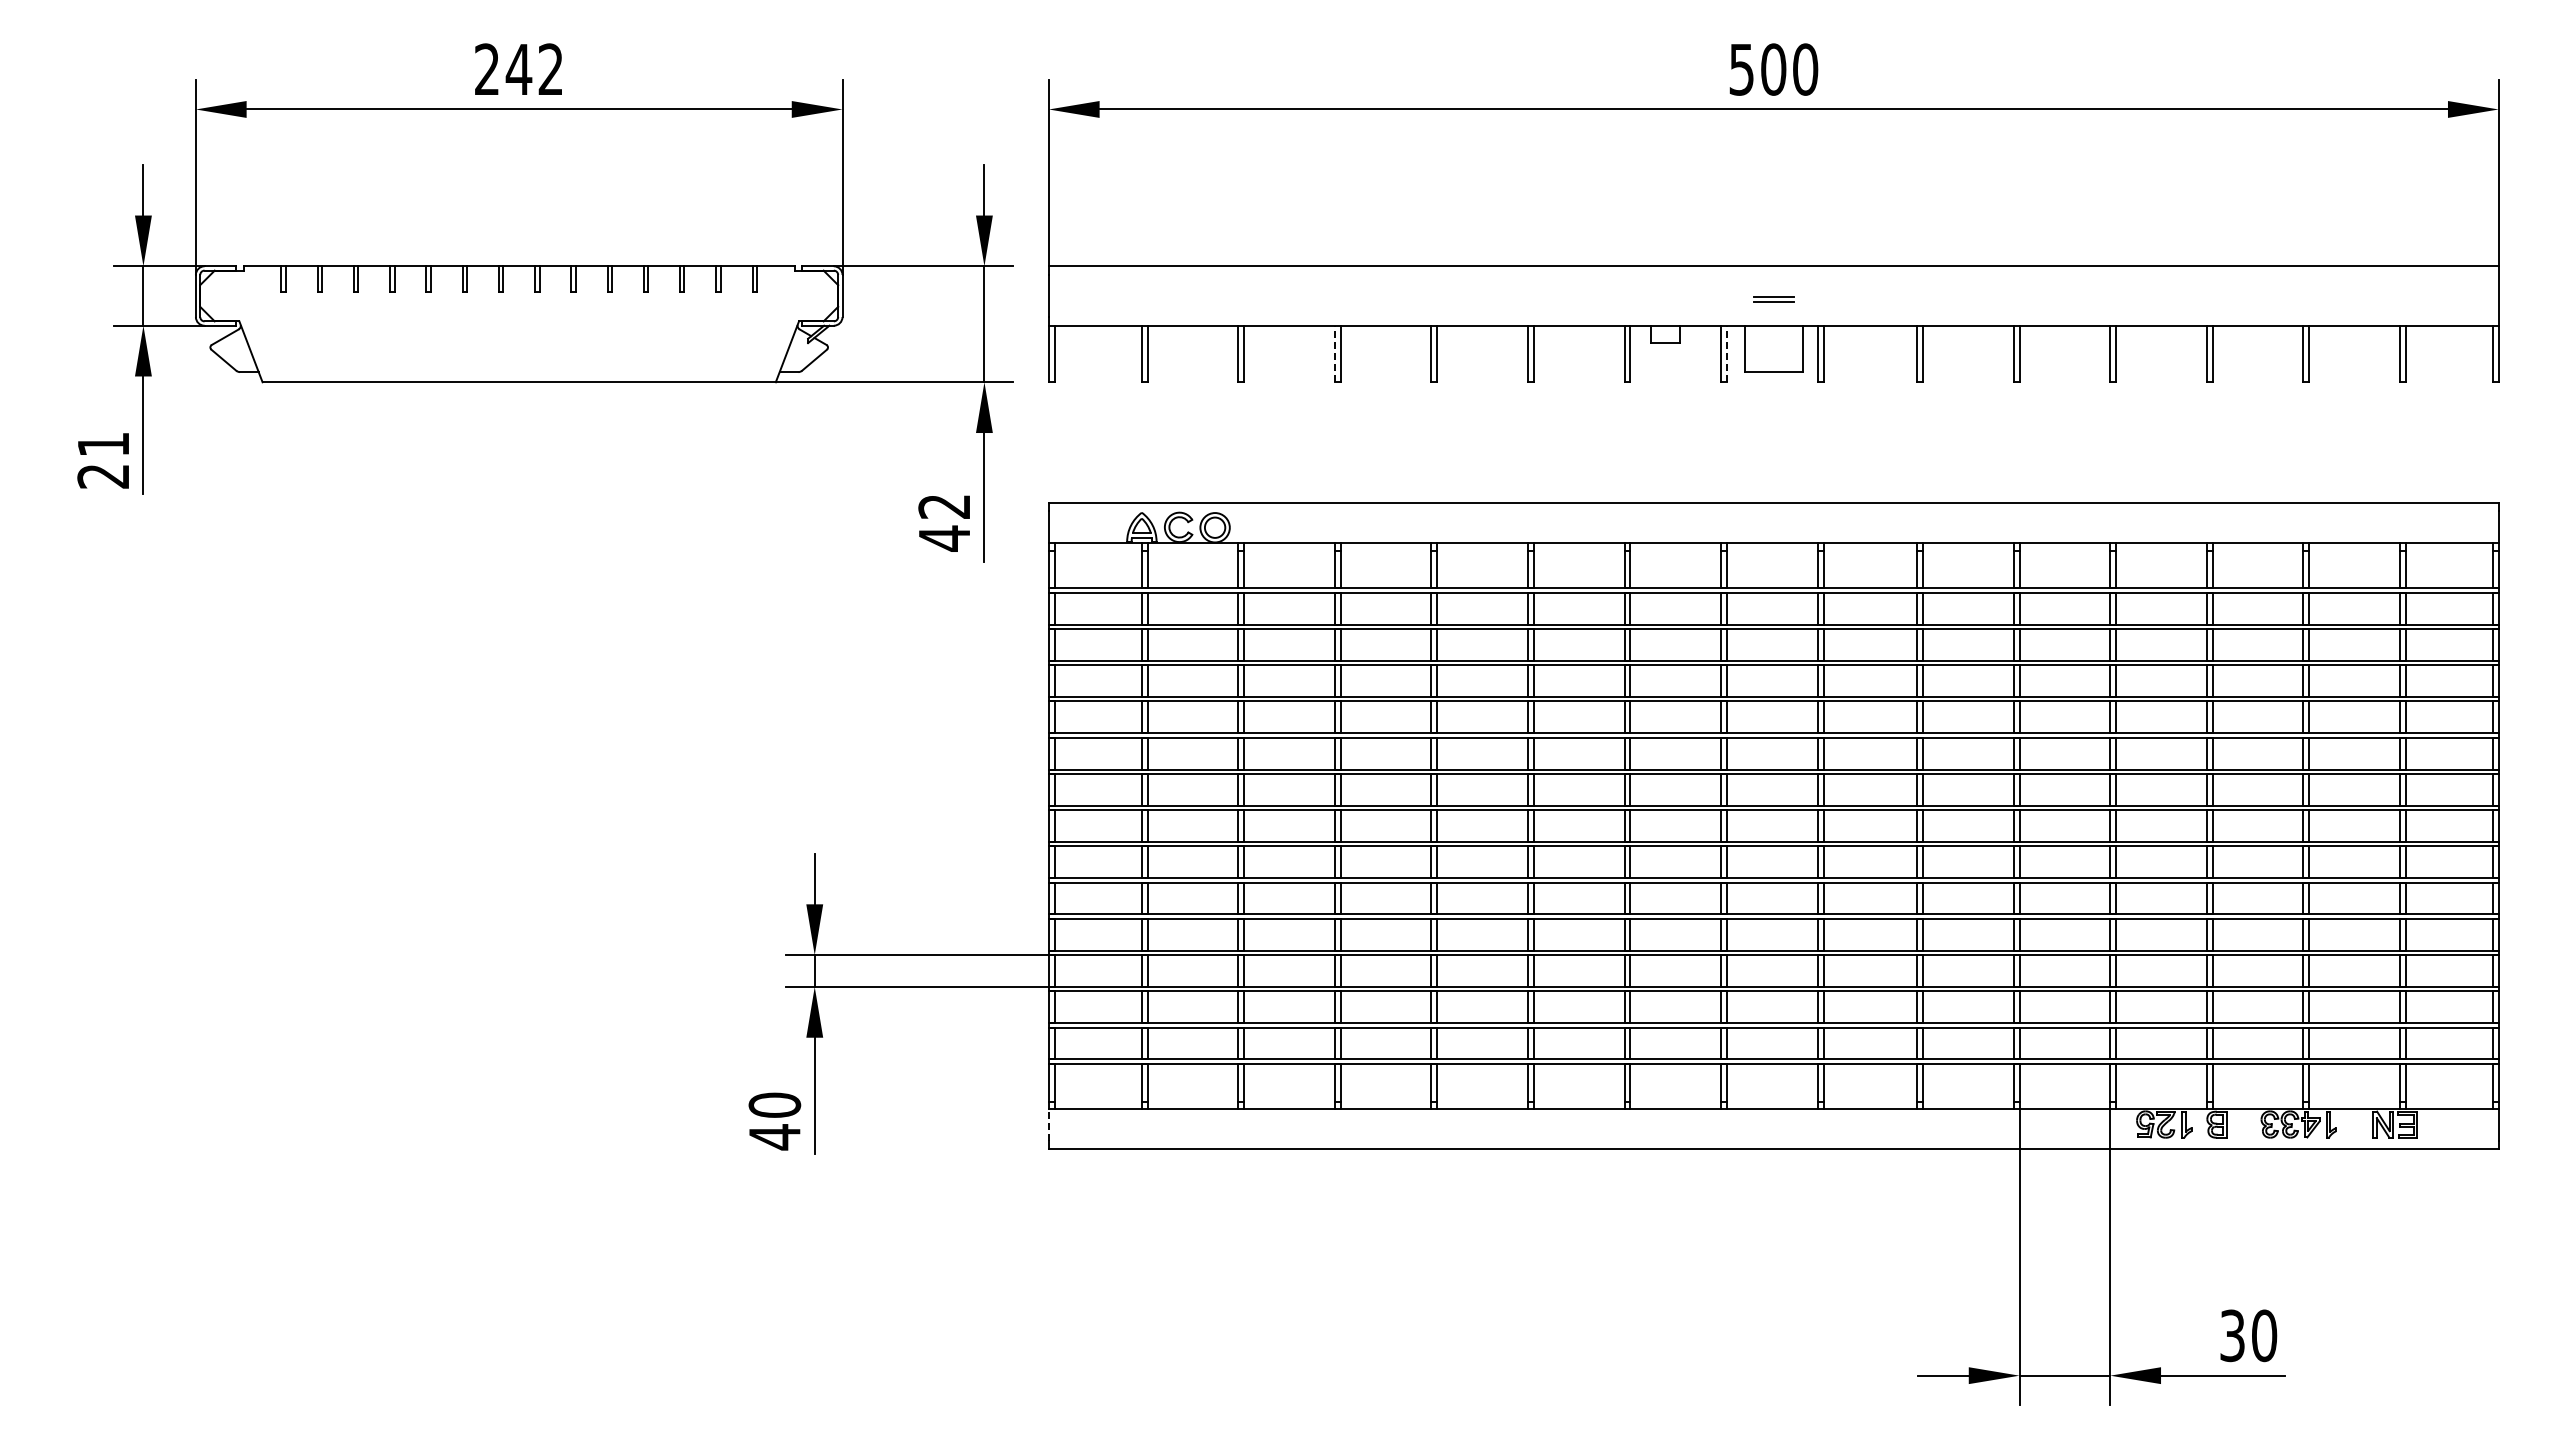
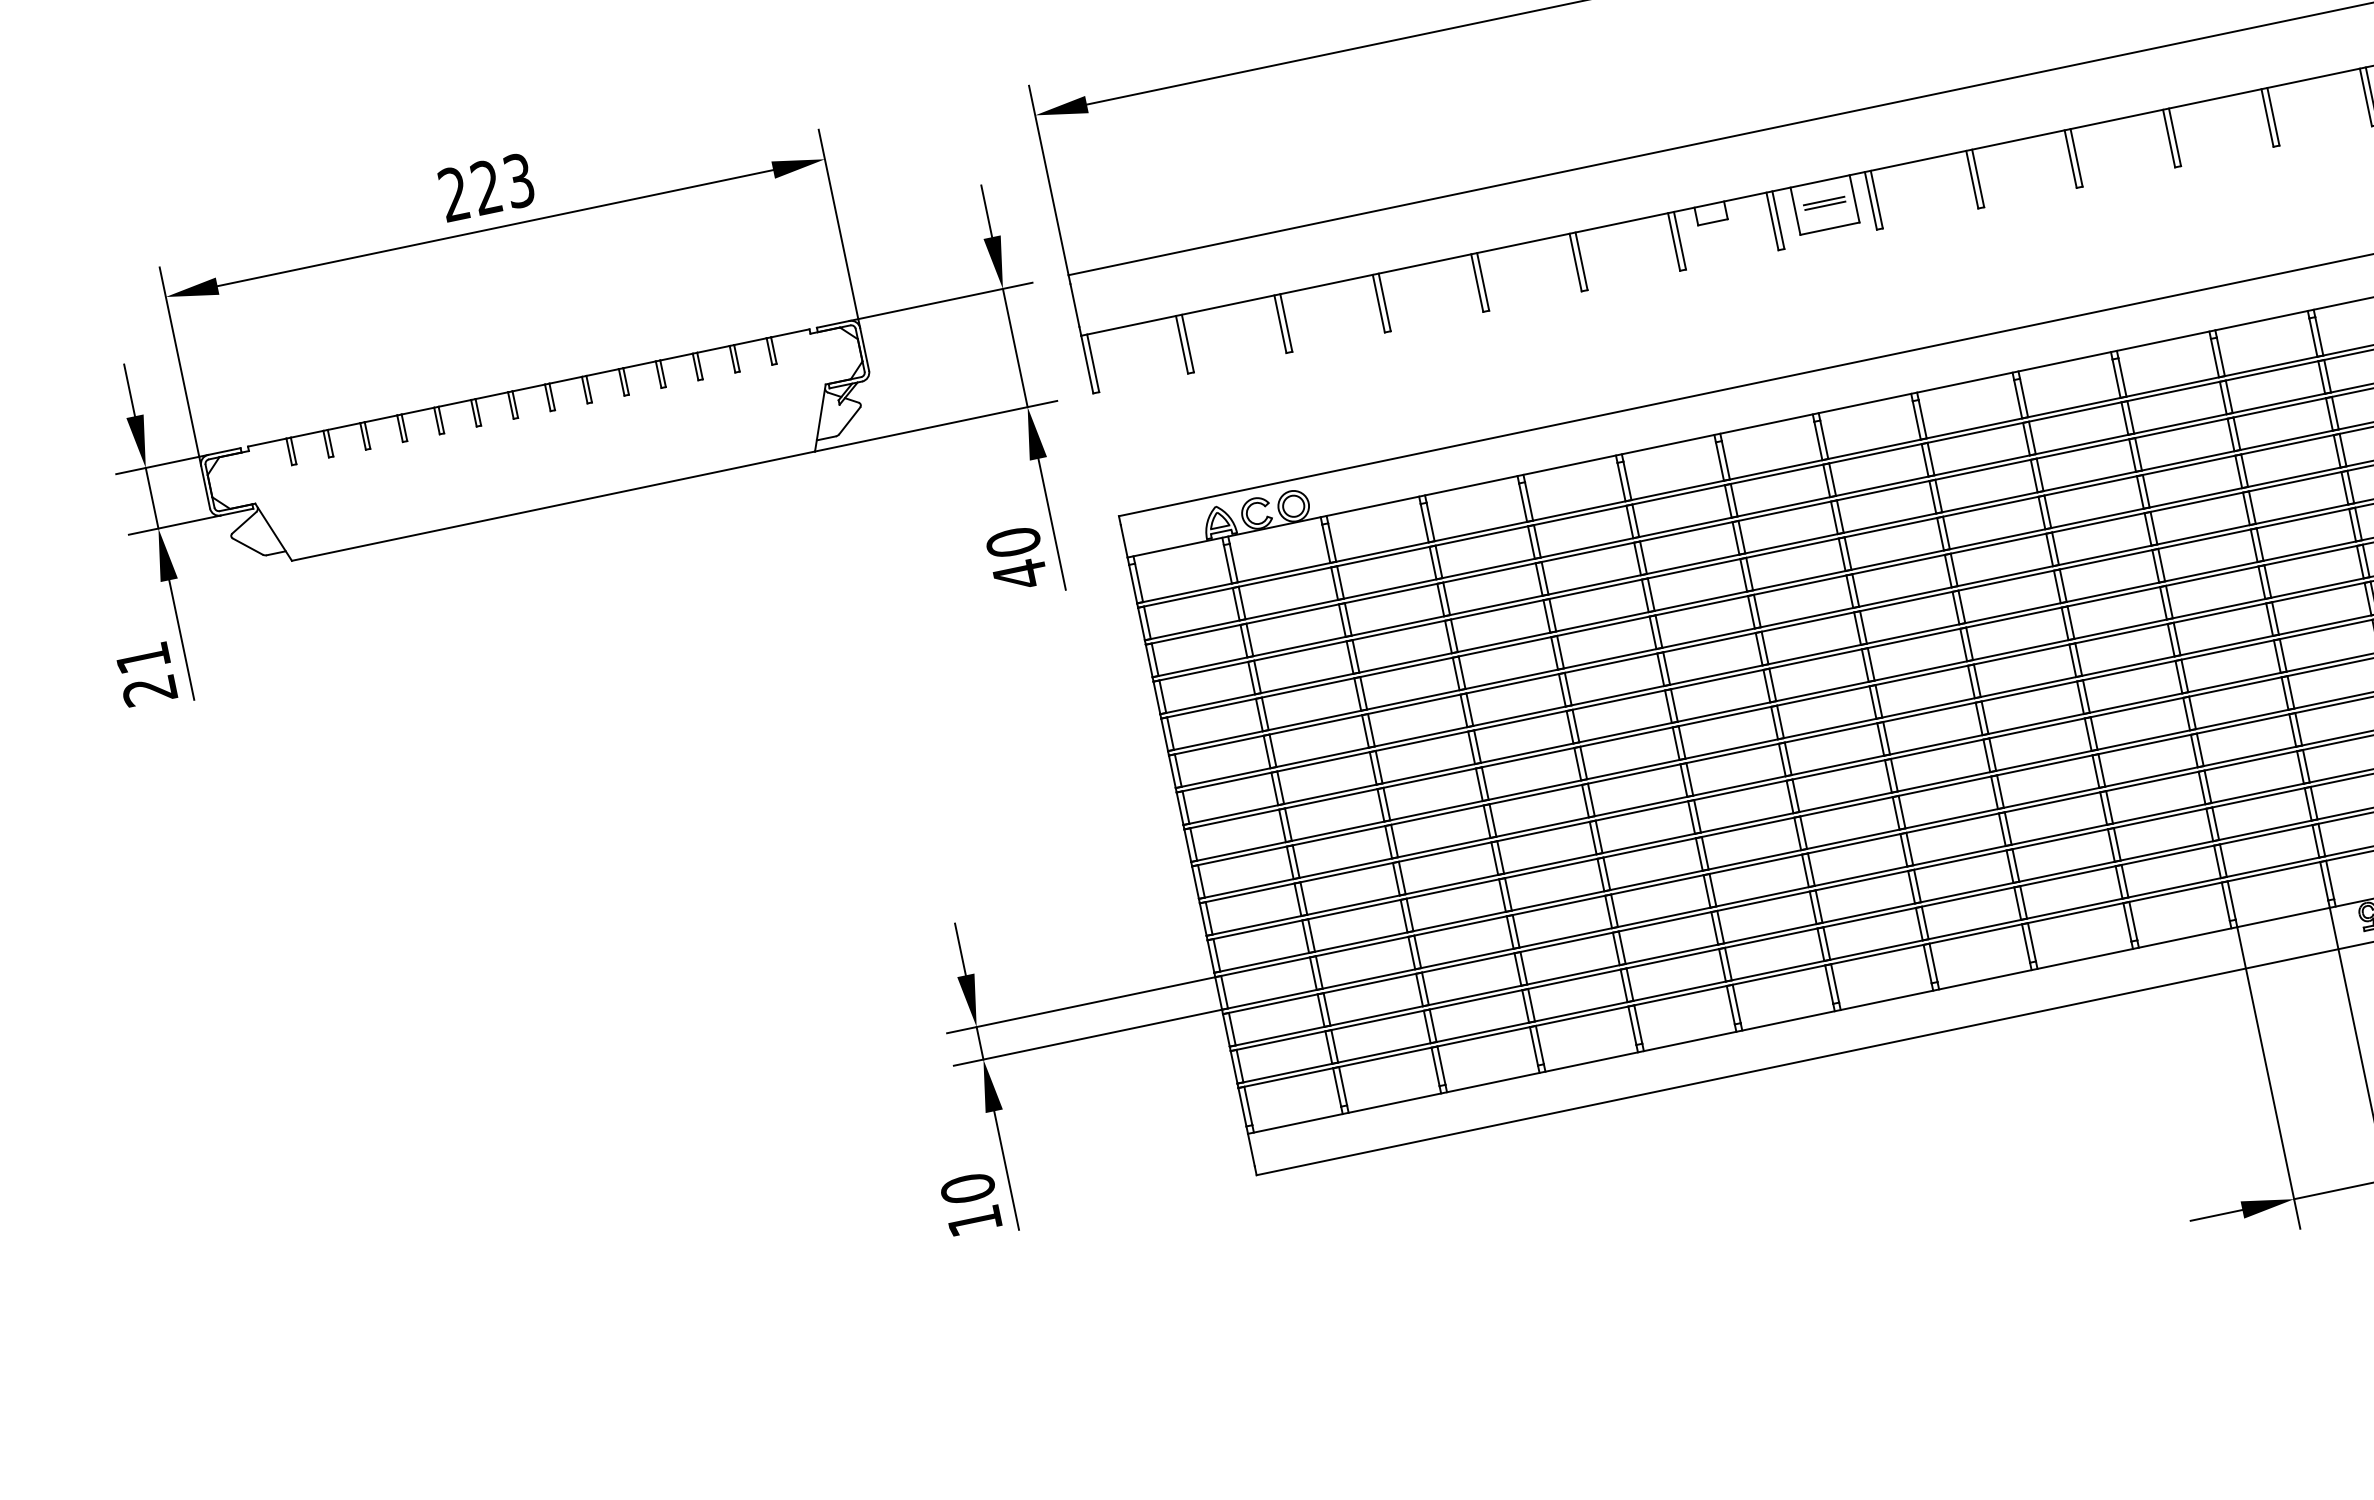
text: (533, 69) -> (501, 184), 242 -> 223
part: (1773, 299) -> (1824, 203), moved
line: (1334, 353) -> (1378, 303), dashed -> solid
line: (1726, 353) -> (1777, 219), dashed -> solid
text: (944, 506) -> (1013, 542), 42 -> 40
line: (1048, 1124) -> (1250, 1149), dashed -> solid
text: (774, 1137) -> (974, 1221), 40 -> 10

